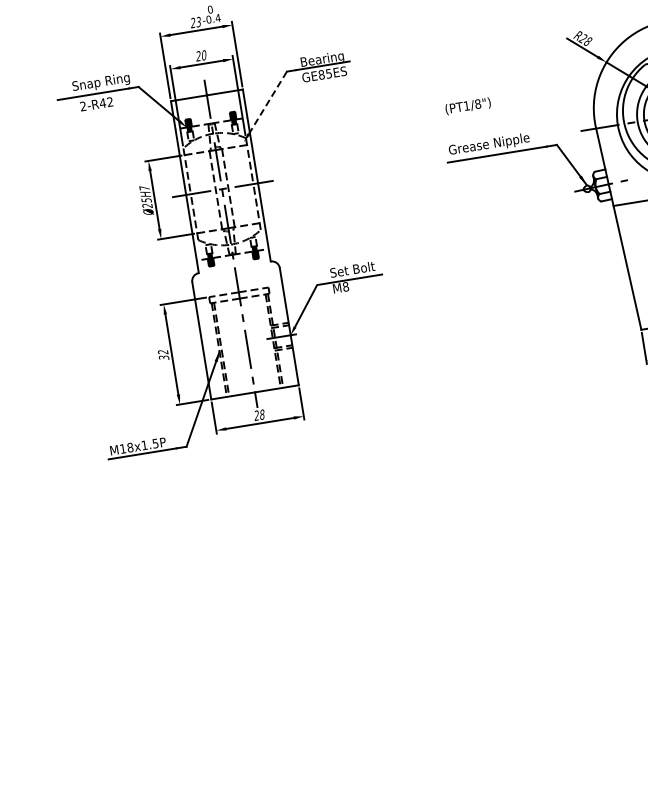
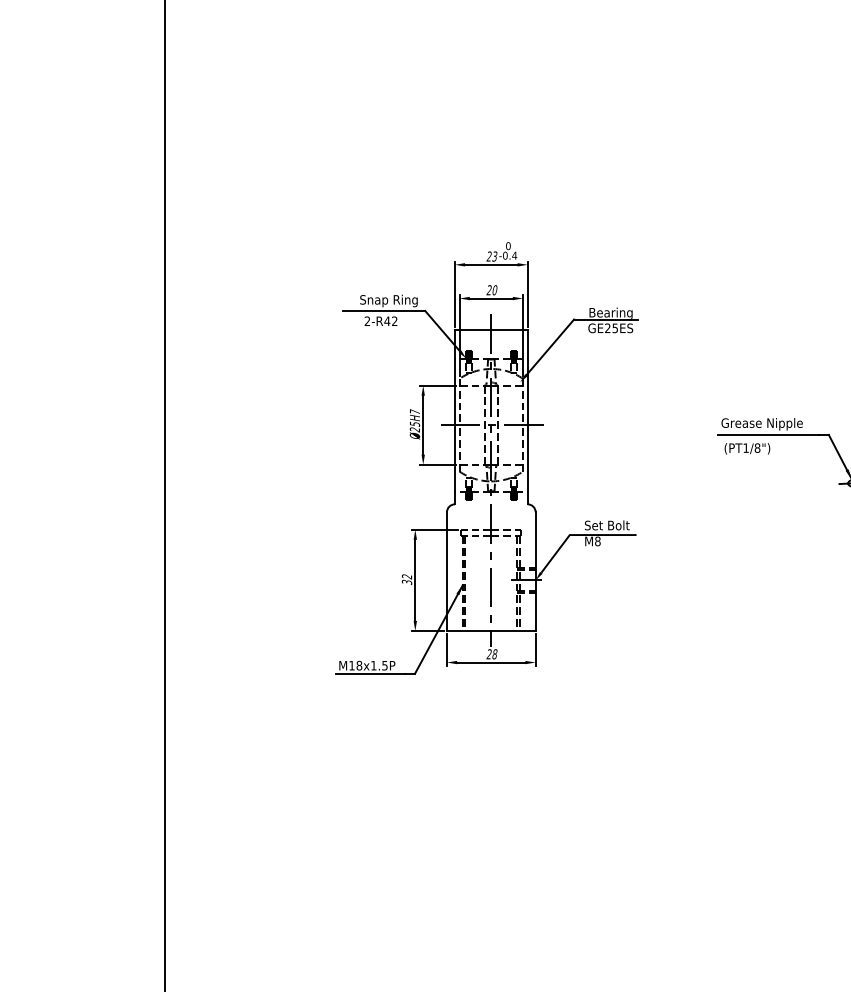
text: (321, 75) -> (607, 328), GE85ES -> GE25ES
line: (268, 103) -> (550, 347), dashed -> solid
text: (468, 106) -> (747, 448), moved

